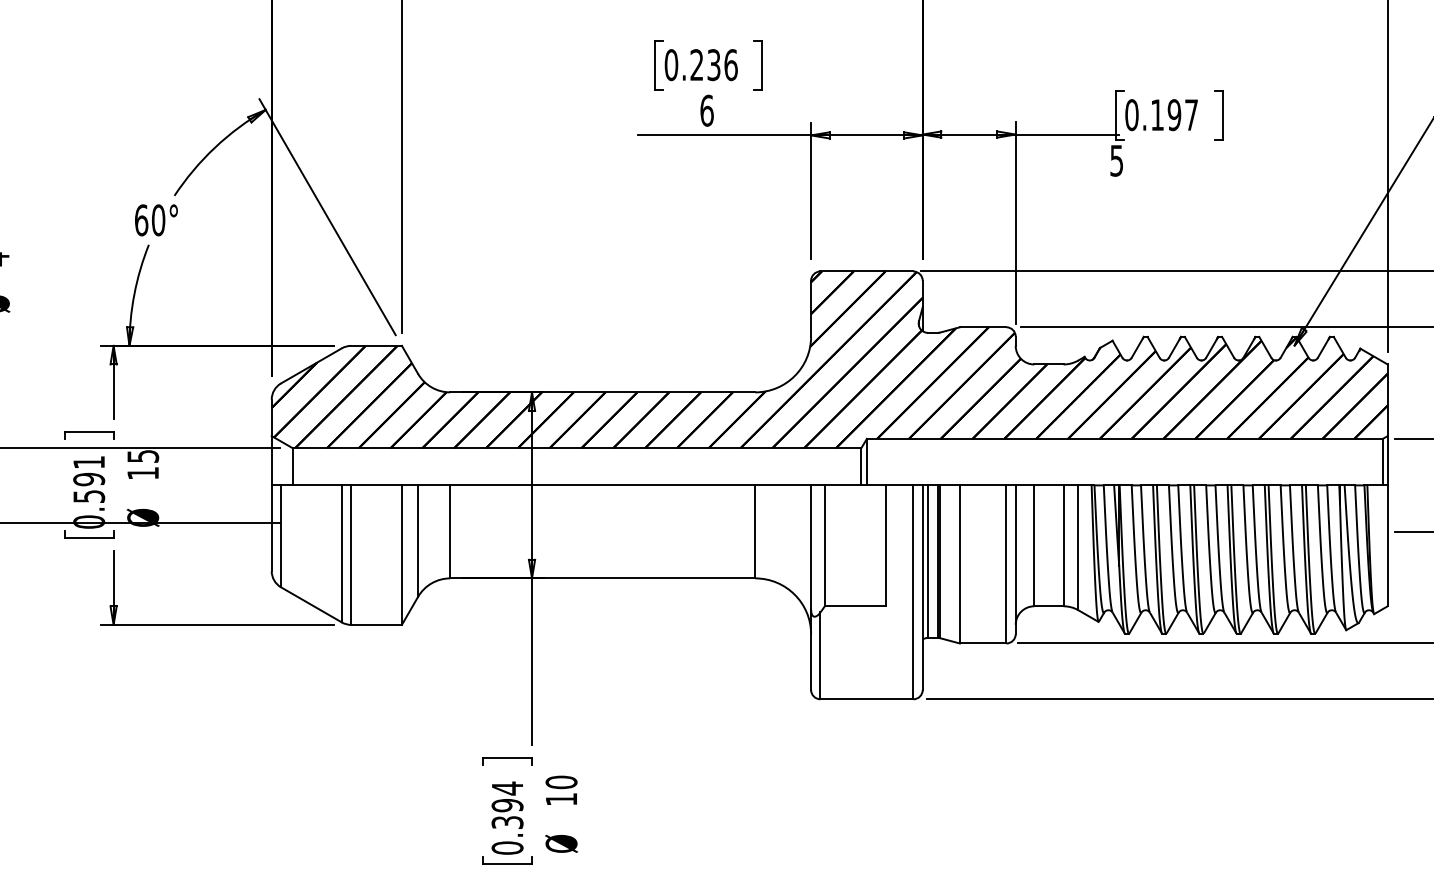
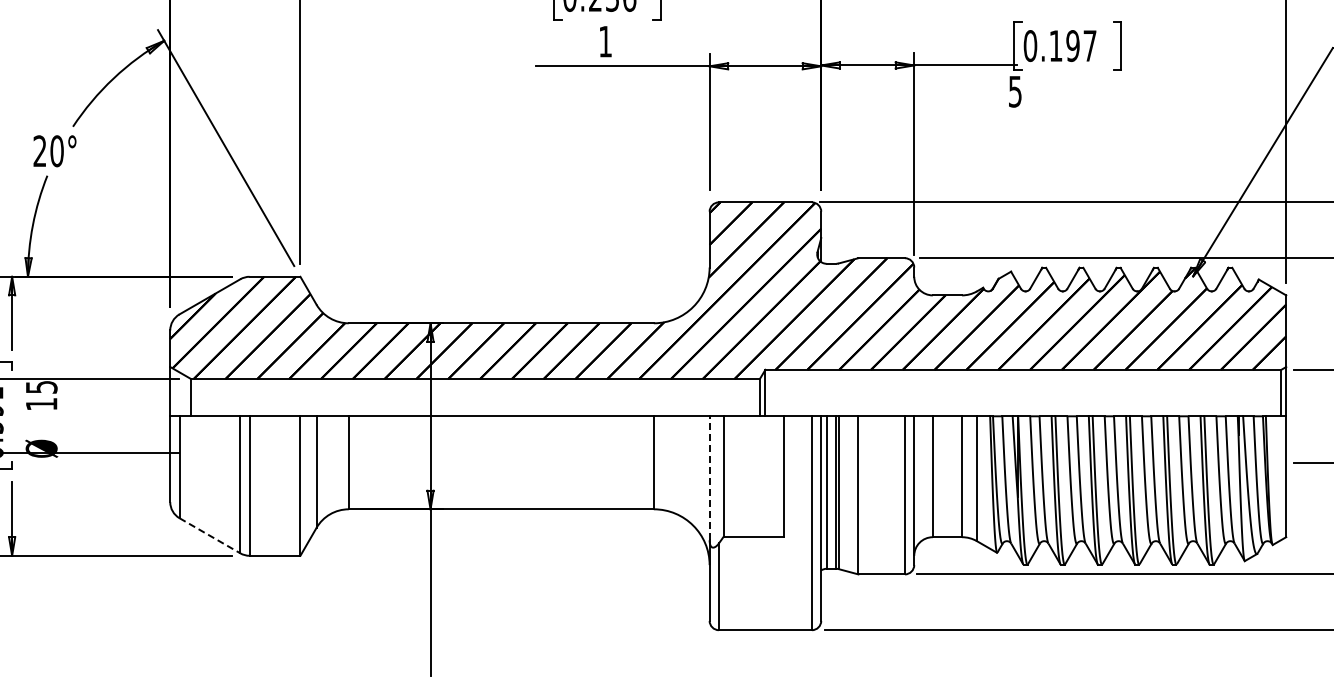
text: (706, 110) -> (605, 41), 6 -> 1
text: (141, 220) -> (40, 151), 60° -> 20°
line: (811, 547) -> (710, 478), solid -> dashed
line: (311, 605) -> (210, 536), solid -> dashed

